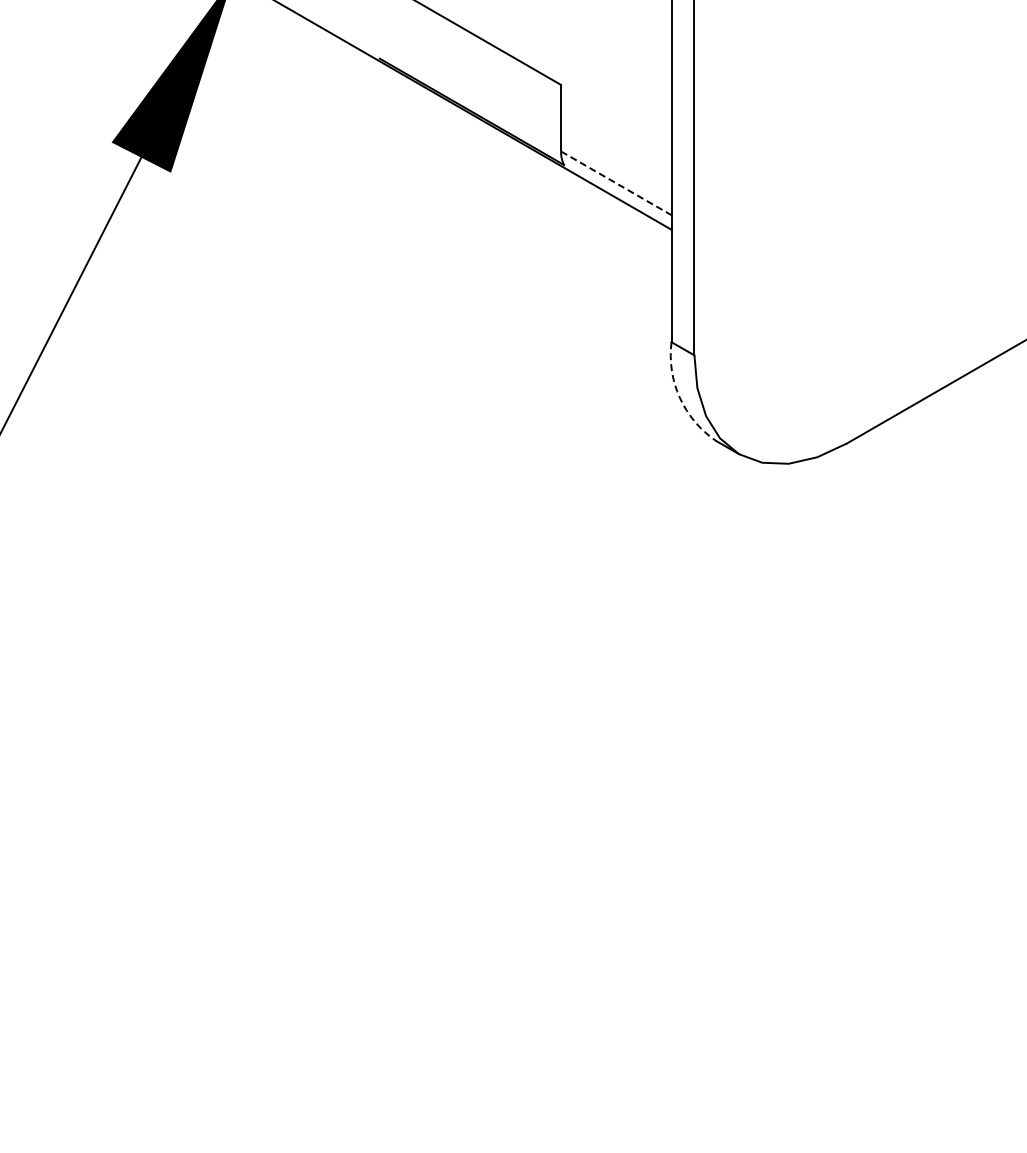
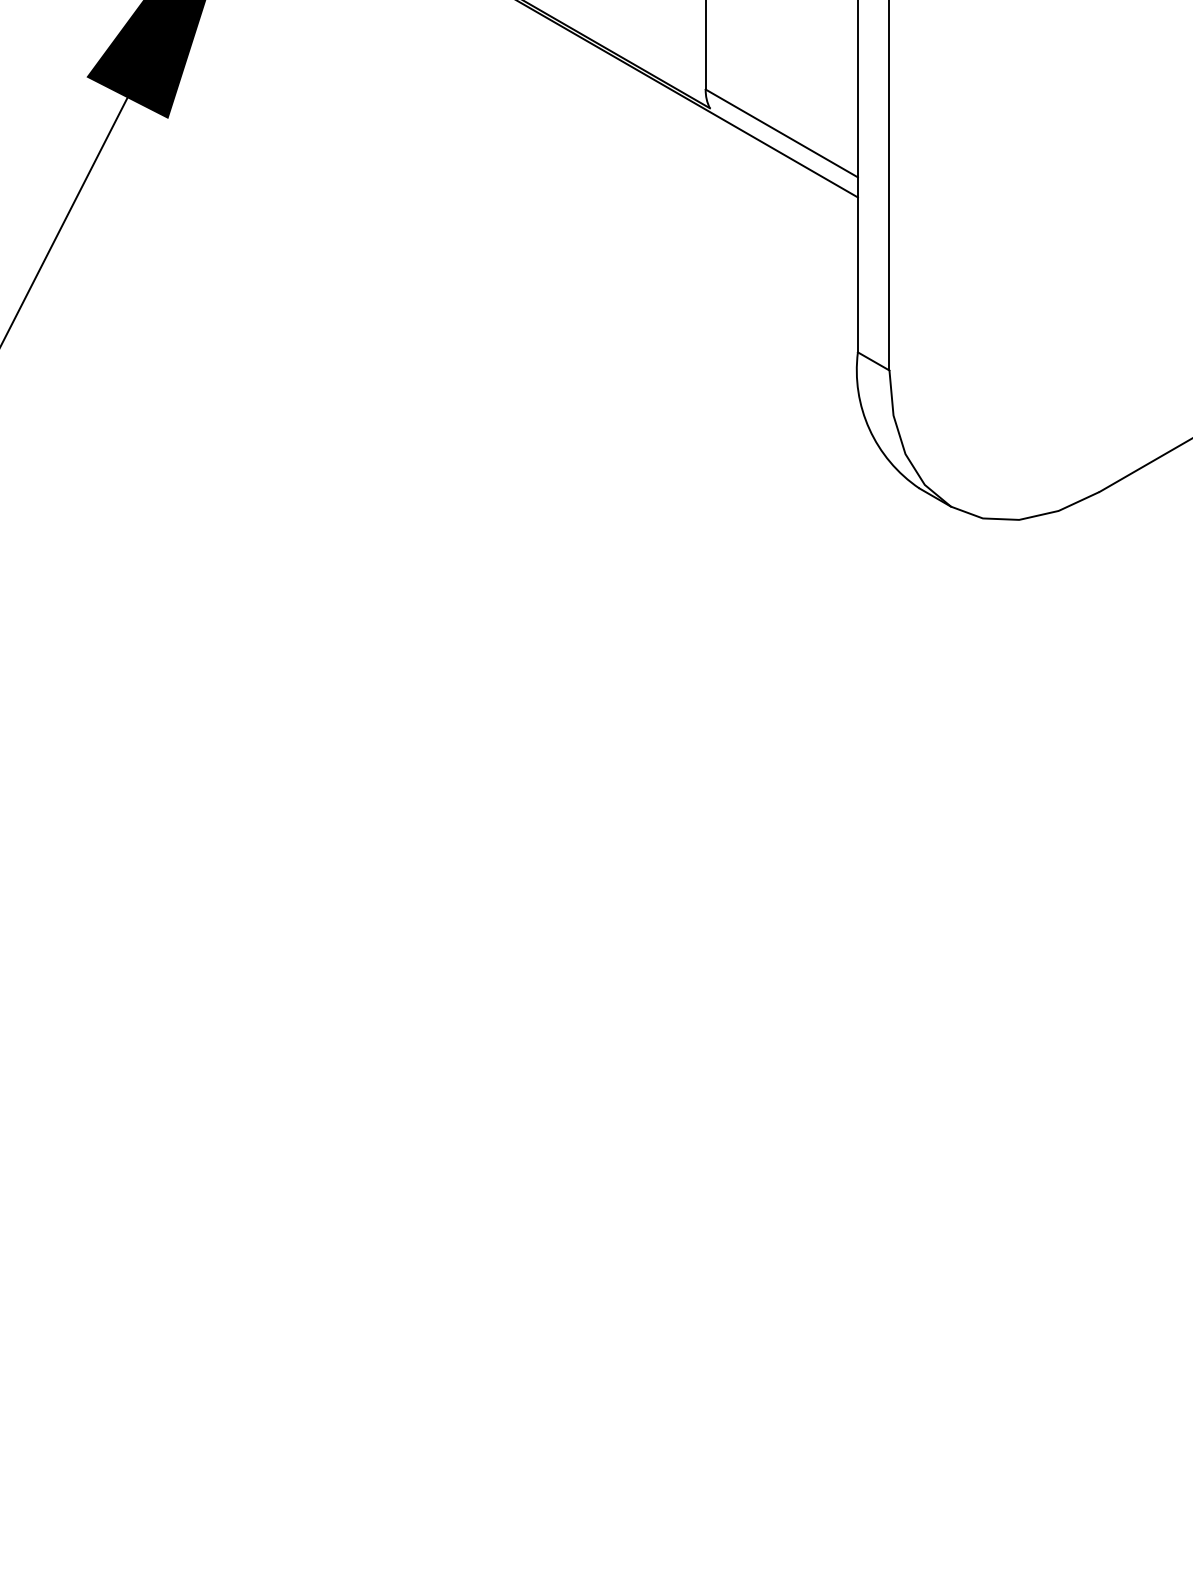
line: (616, 183) -> (782, 133), dashed -> solid
arc: (679, 397) -> (868, 428), dashed -> solid

